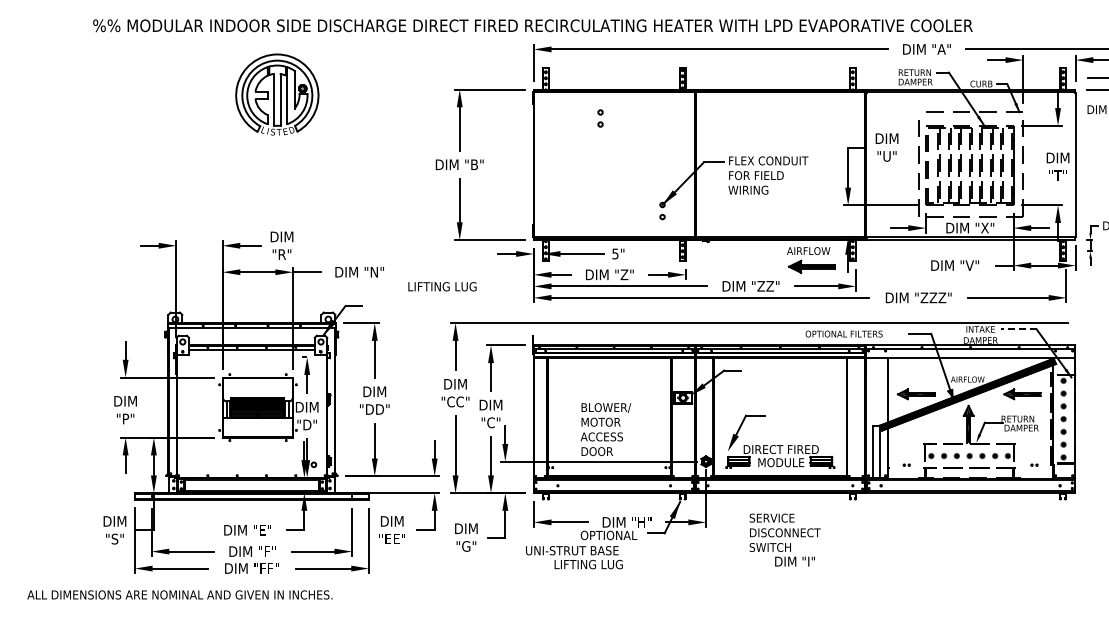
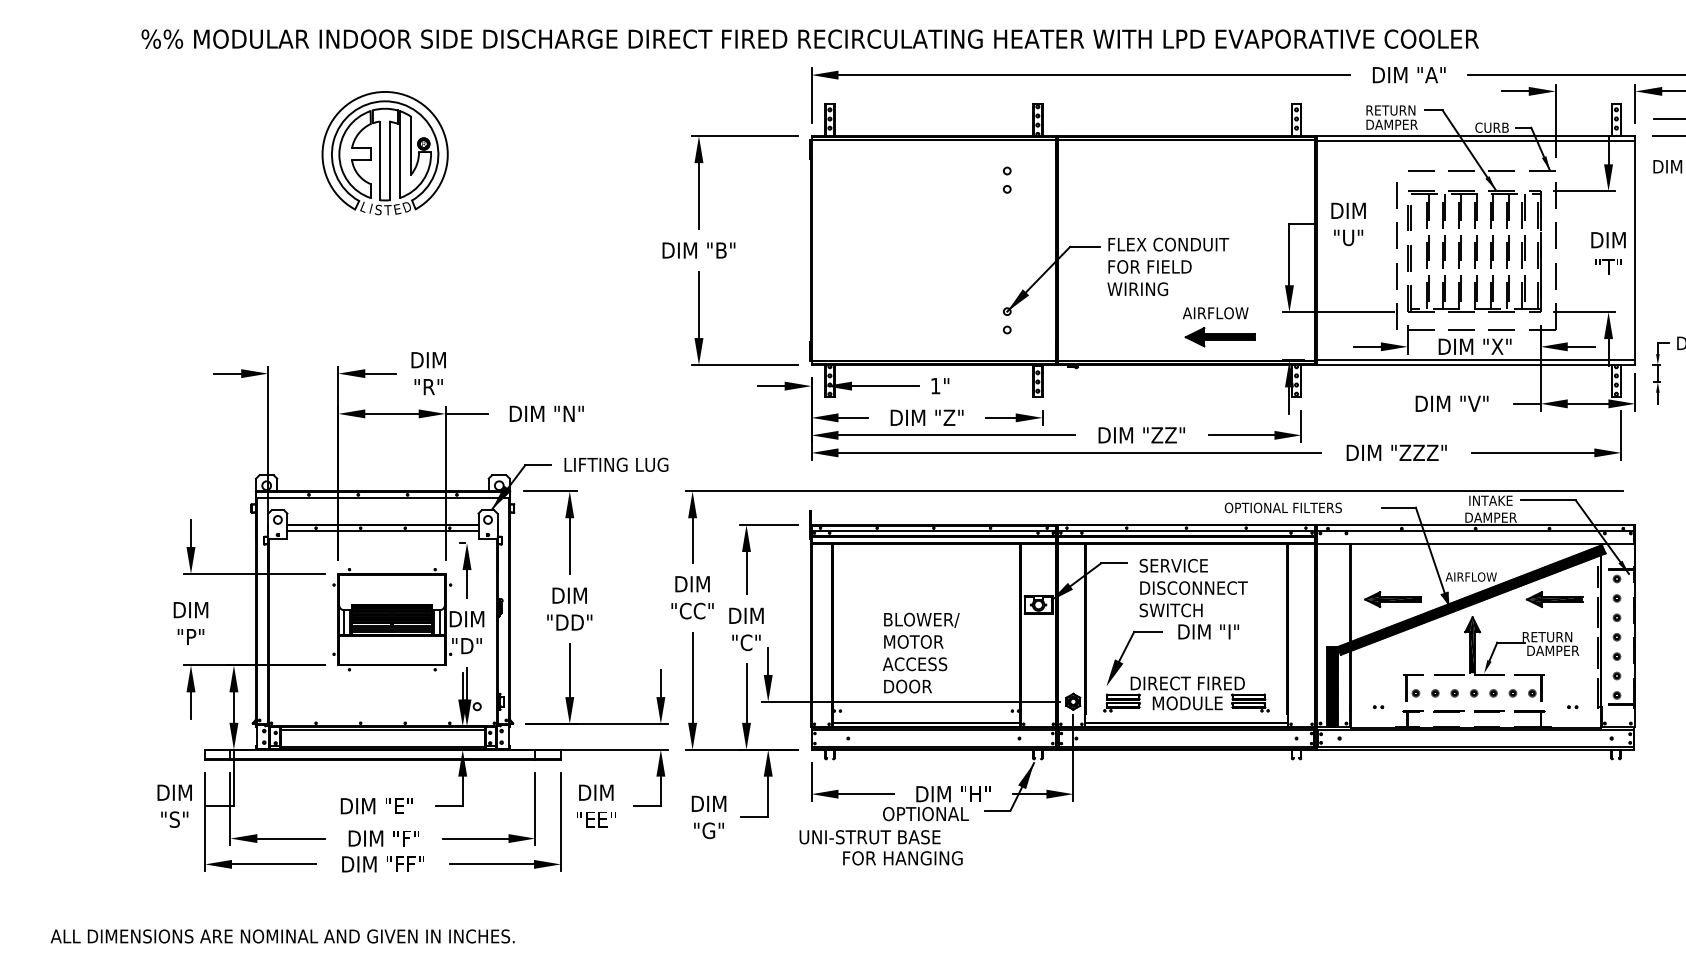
part: (277, 94) -> (385, 152), moved
part: (600, 118) -> (1007, 180), moved
text: (615, 253) -> (935, 385), 5" -> 1"
part: (811, 260) -> (1220, 327), moved
text: (442, 286) -> (616, 464), moved
line: (1018, 329) -> (1548, 500), dashed -> solid
hatch: (876, 451) -> (1332, 686), added
text: (784, 539) -> (1192, 598), moved
text: (594, 564) -> (903, 858), LIFTING LUG -> FOR HANGING
text: (179, 594) -> (282, 935), moved

